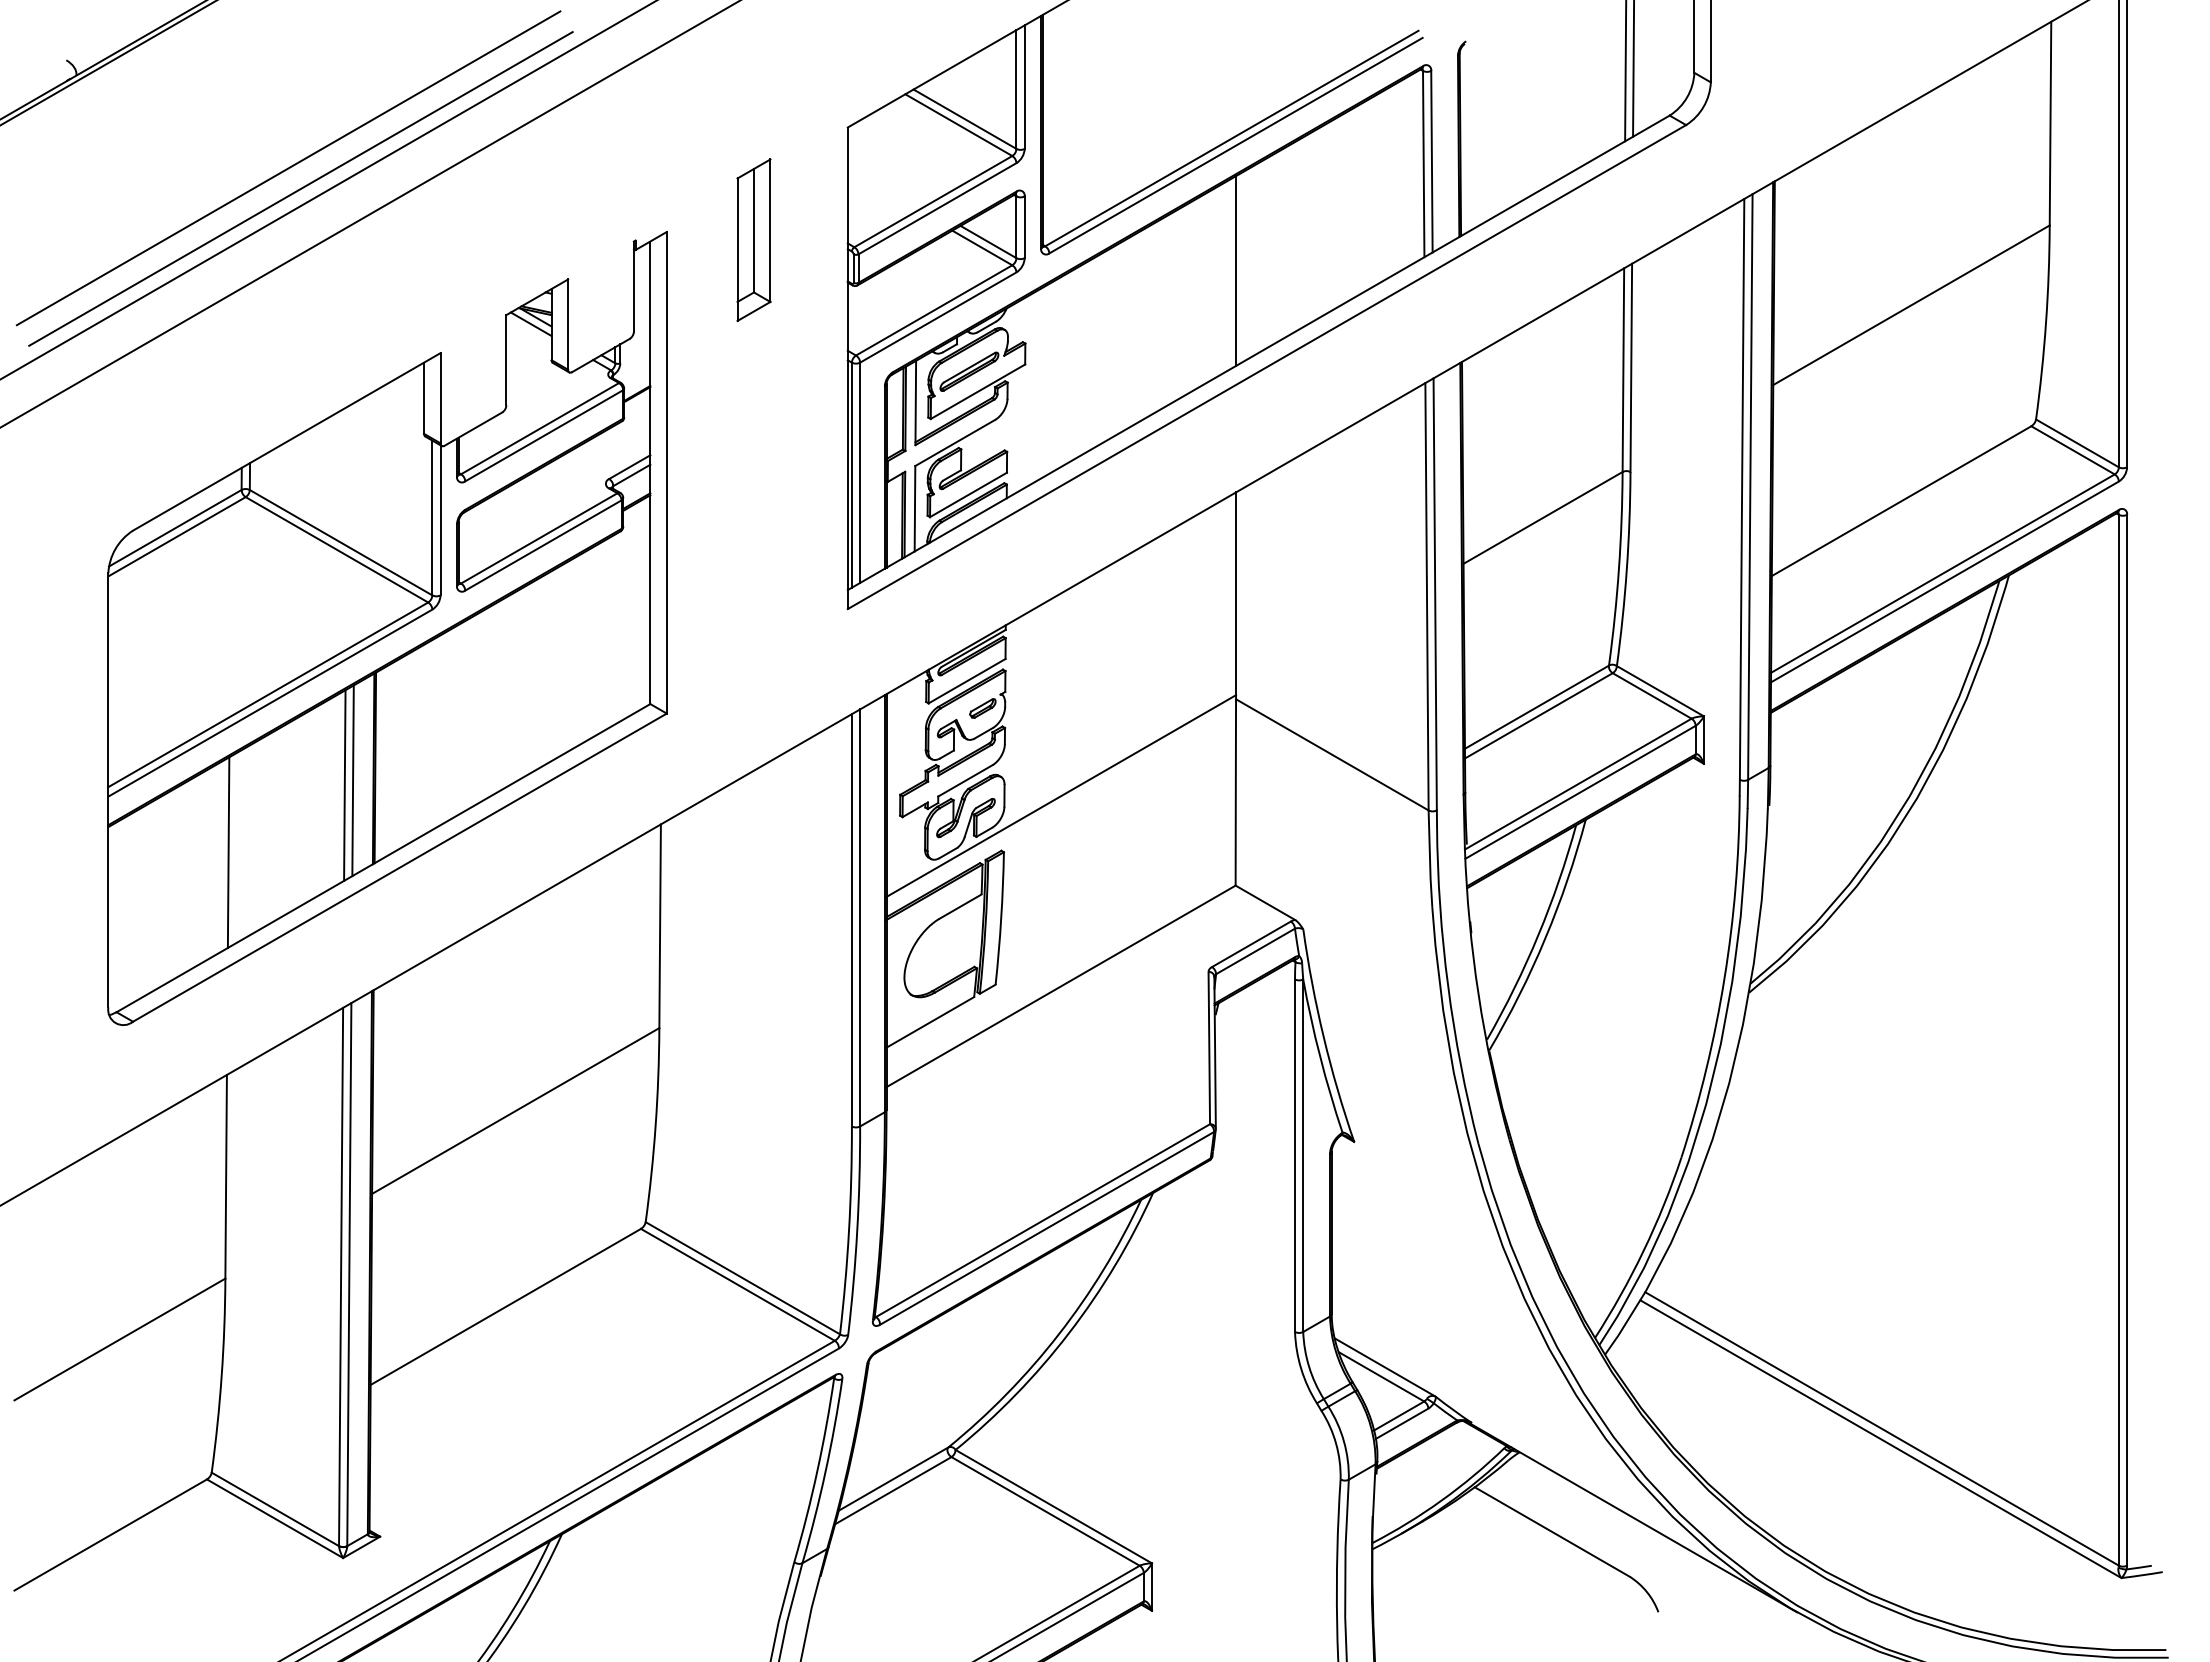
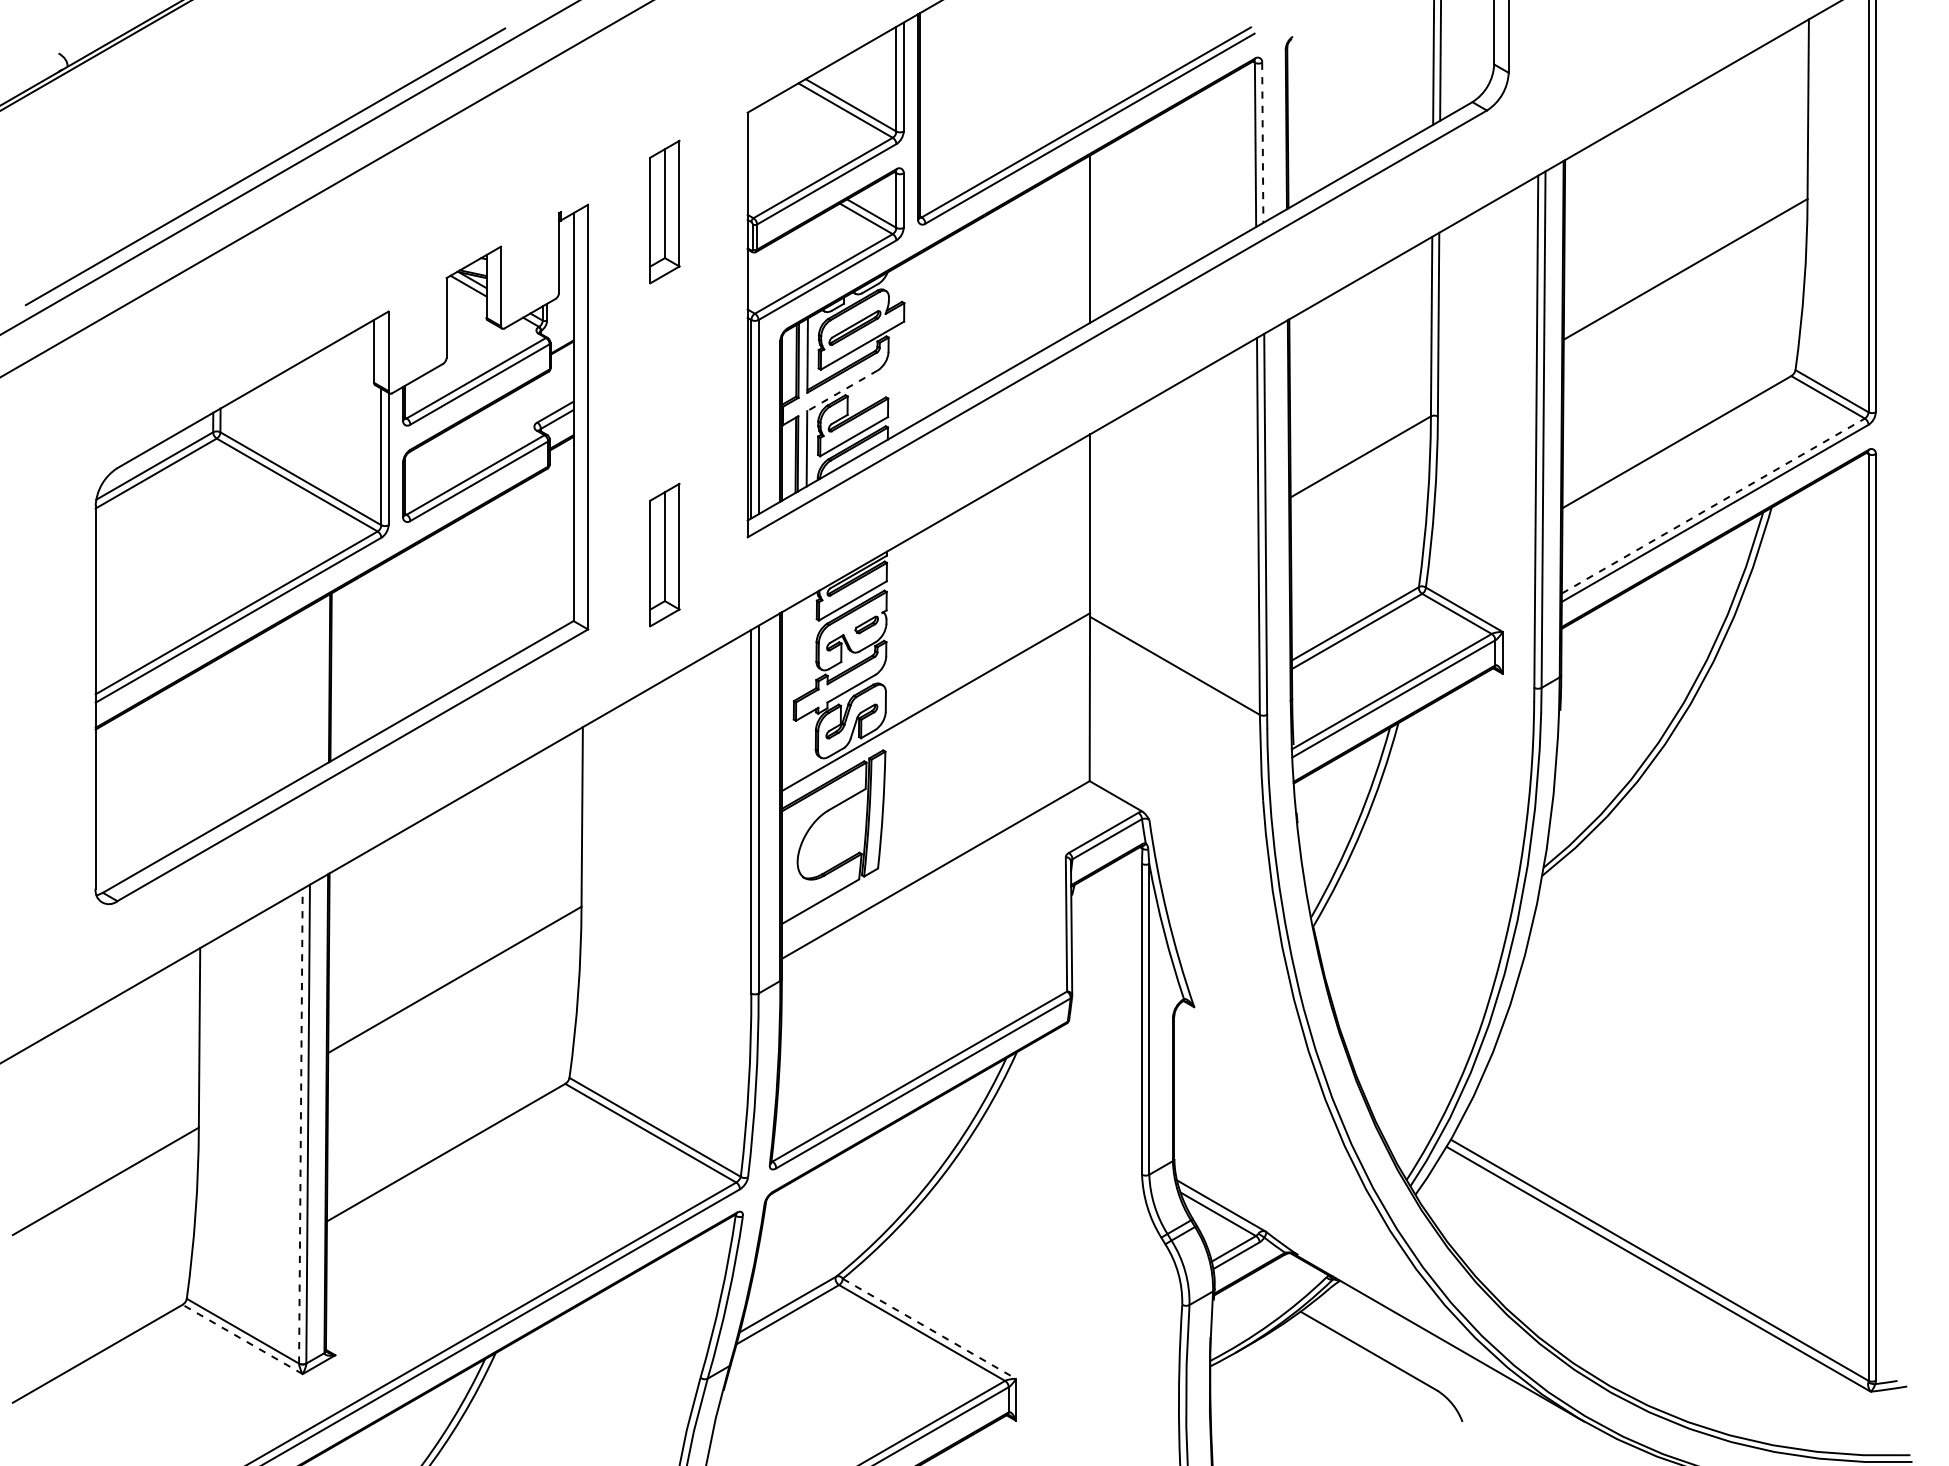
line: (1431, 161) -> (1262, 142), solid -> dashed
line: (288, 168) -> (254, 148), removed
line: (954, 443) -> (841, 391), solid -> dashed
line: (1943, 573) -> (1713, 505), solid -> dashed
part: (753, 628) -> (664, 554), added
line: (352, 780) -> (310, 688), removed
line: (344, 785) -> (303, 692), removed
line: (228, 852) -> (201, 751), removed
line: (341, 1276) -> (301, 1125), solid -> dashed
line: (1054, 1506) -> (929, 1328), solid -> dashed
line: (275, 1518) -> (243, 1339), solid -> dashed

